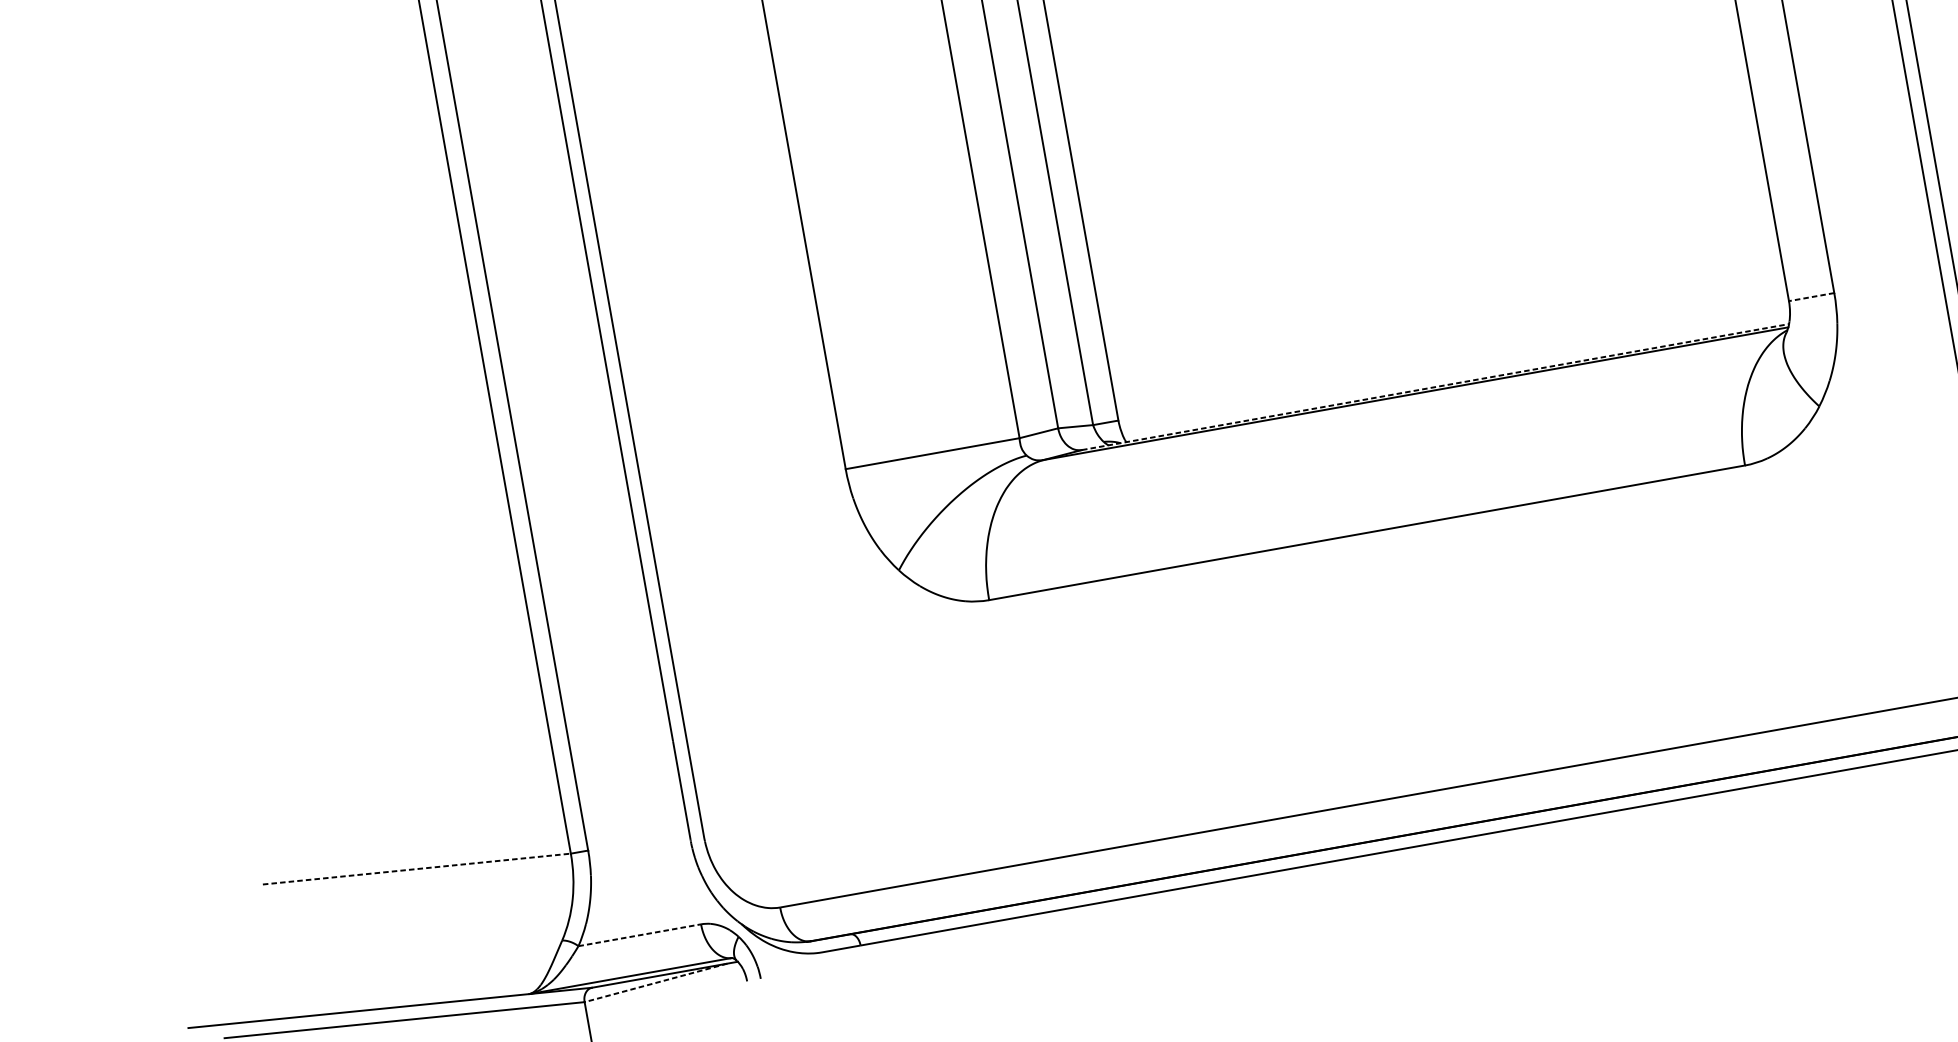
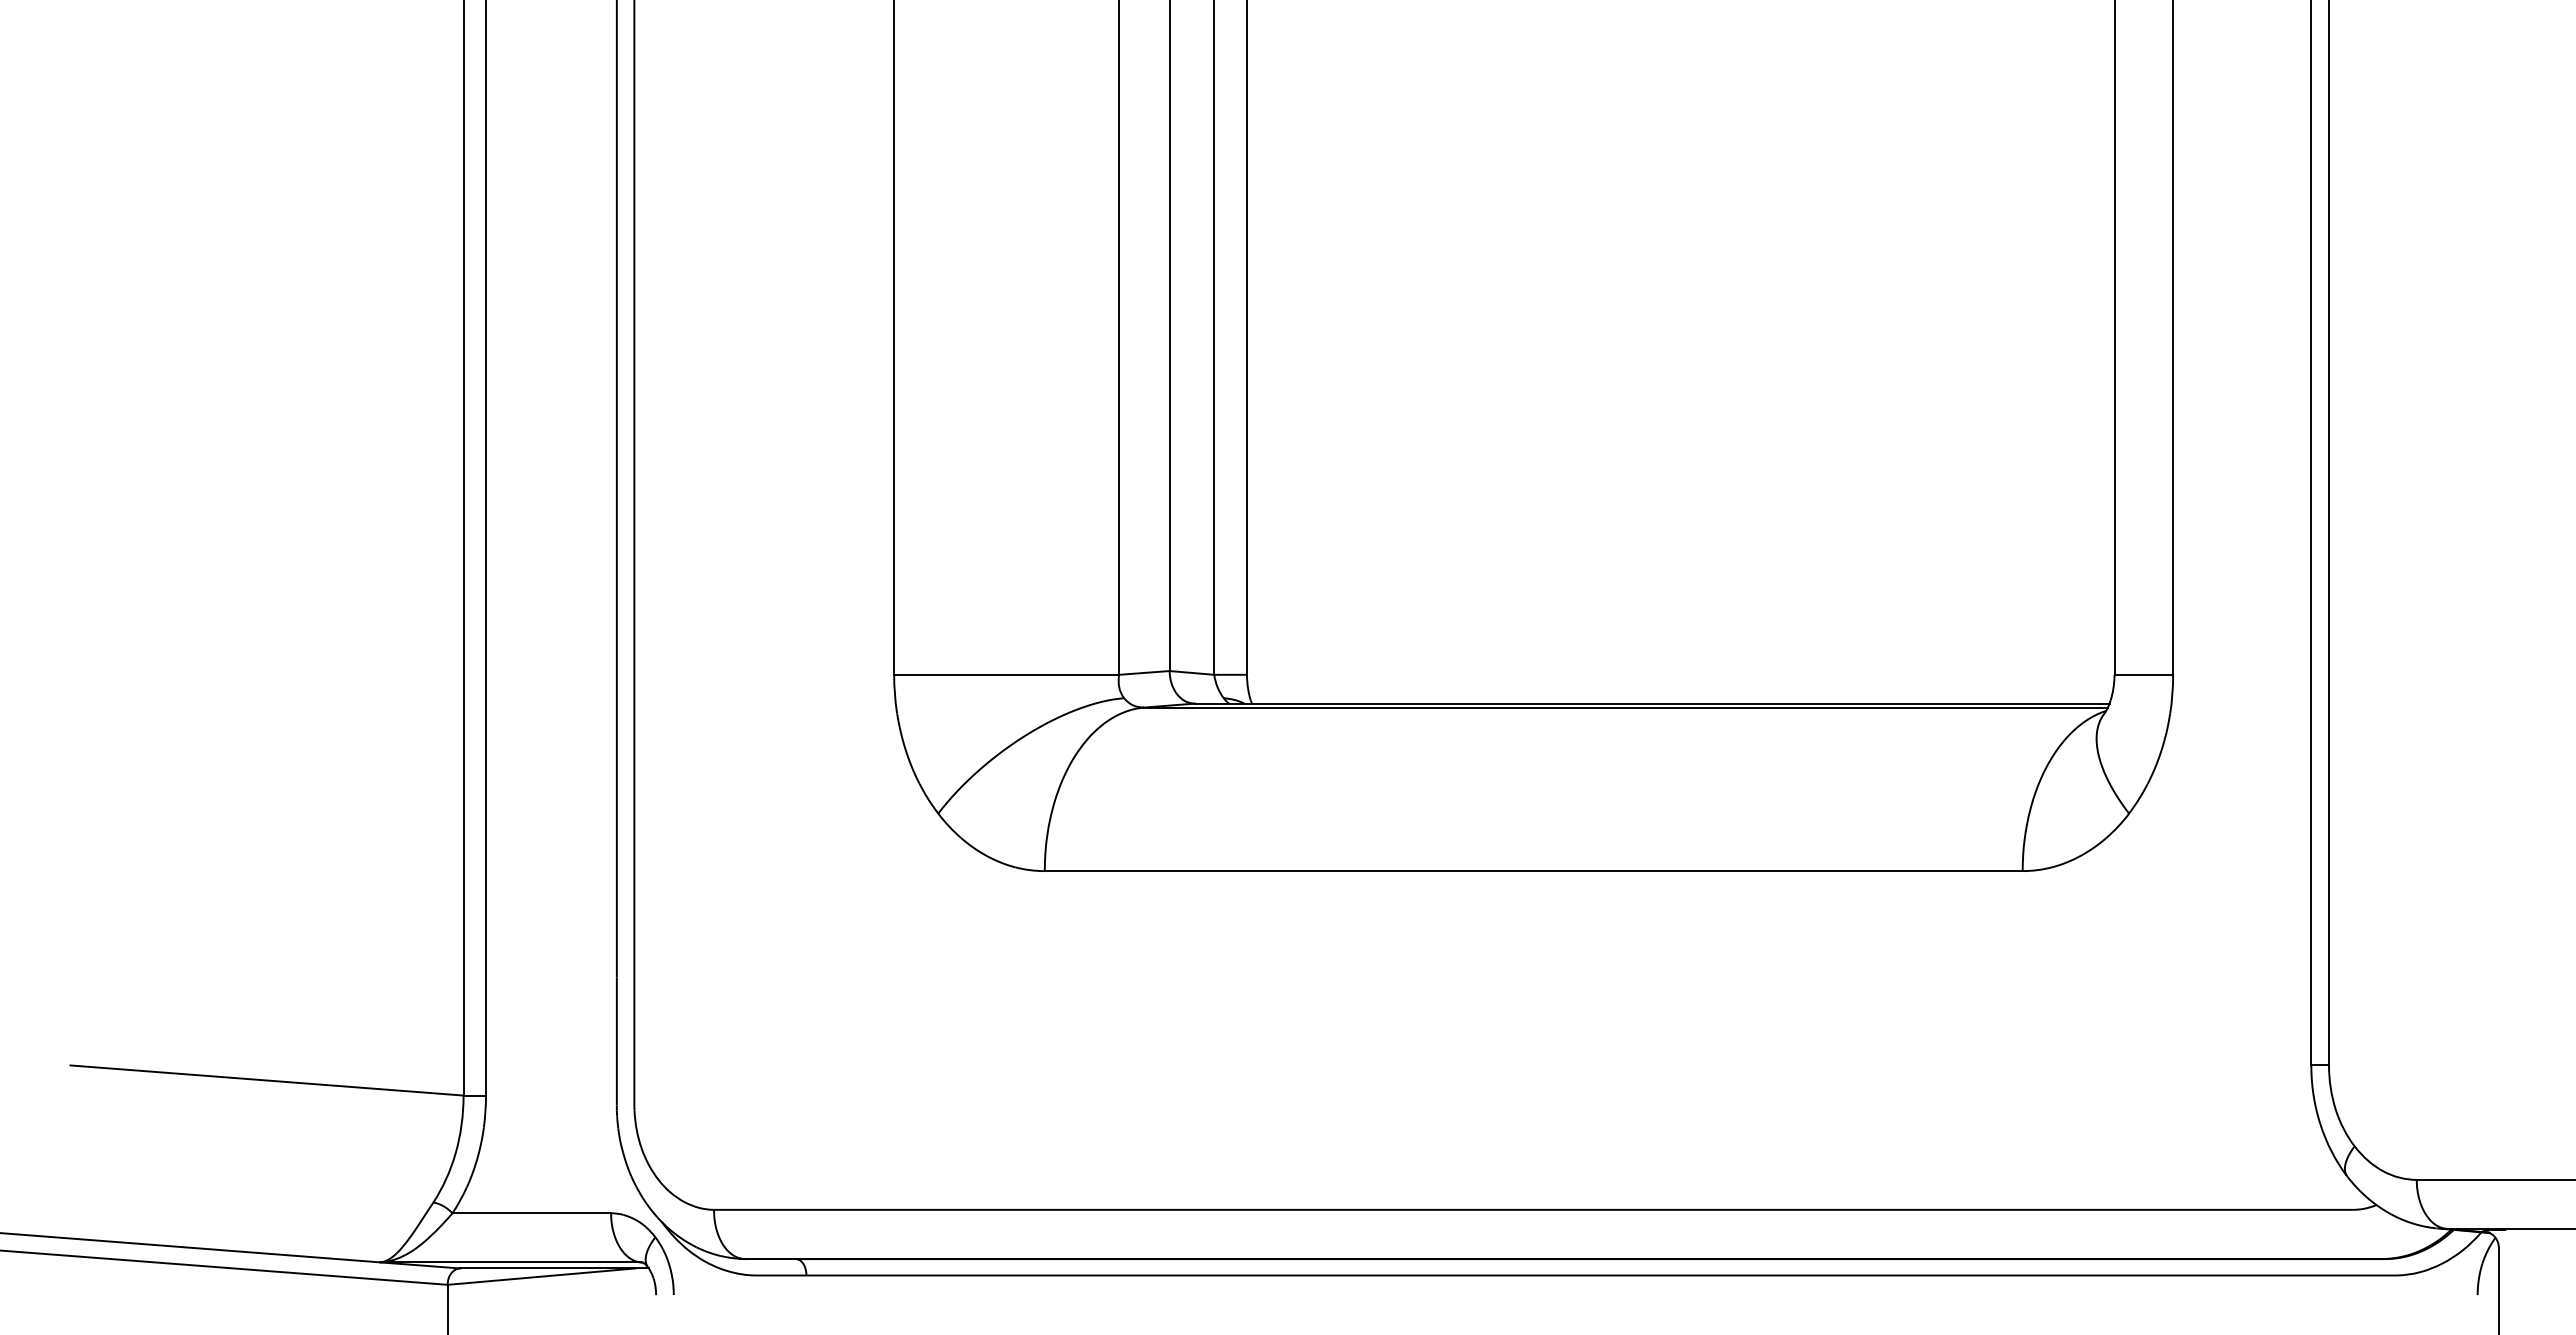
line: (1811, 296) -> (2143, 674), dashed -> solid
line: (1435, 386) -> (1652, 703), dashed -> solid
line: (417, 869) -> (267, 1080), dashed -> solid
line: (640, 935) -> (532, 1213), dashed -> solid
line: (655, 982) -> (541, 1276), dashed -> solid

